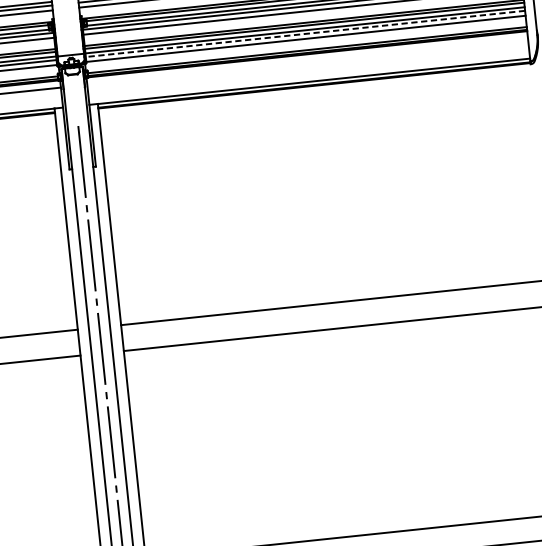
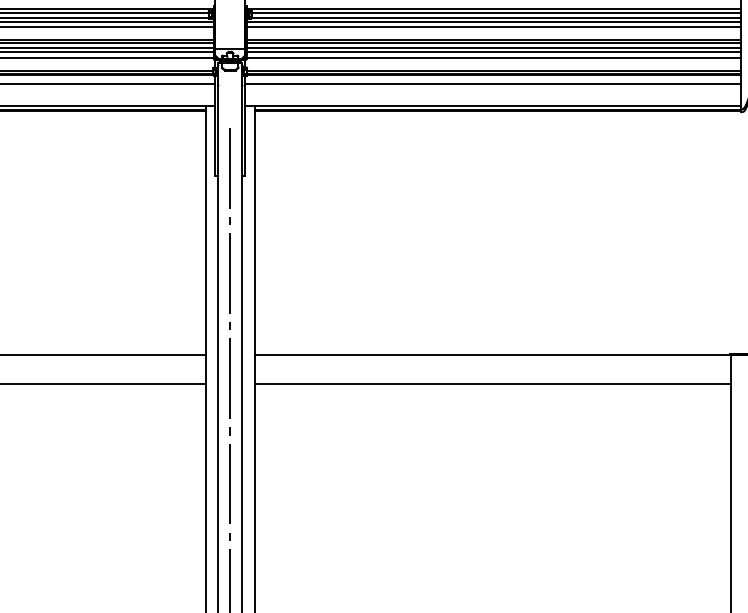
line: (305, 34) -> (493, 52), dashed -> solid
line: (307, 61) -> (492, 83), added

